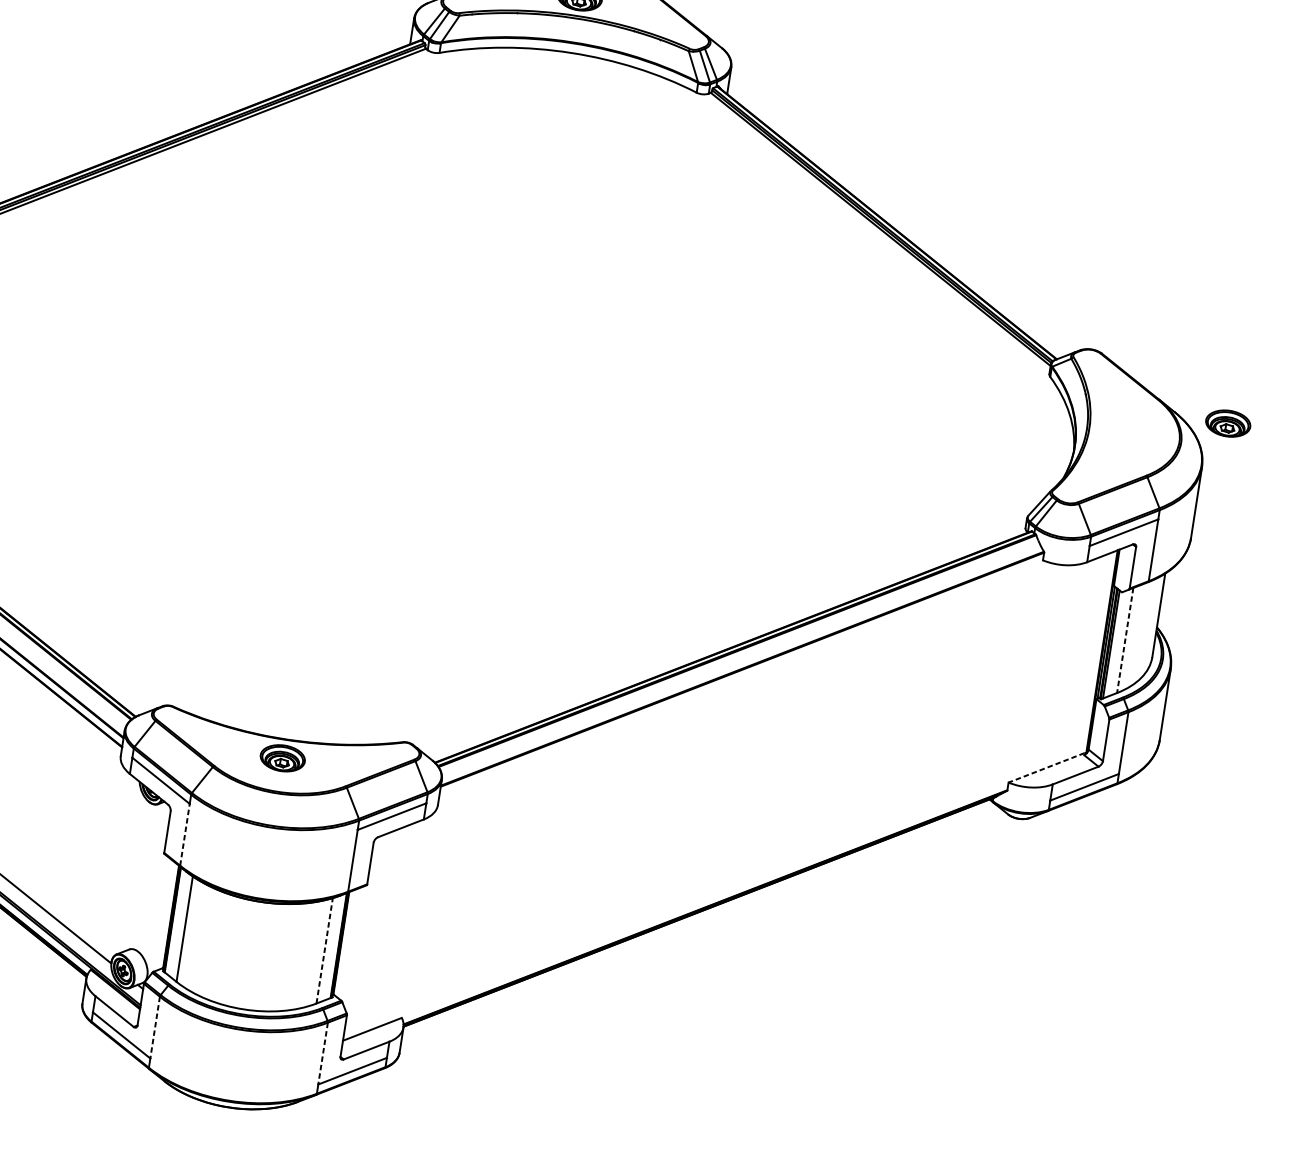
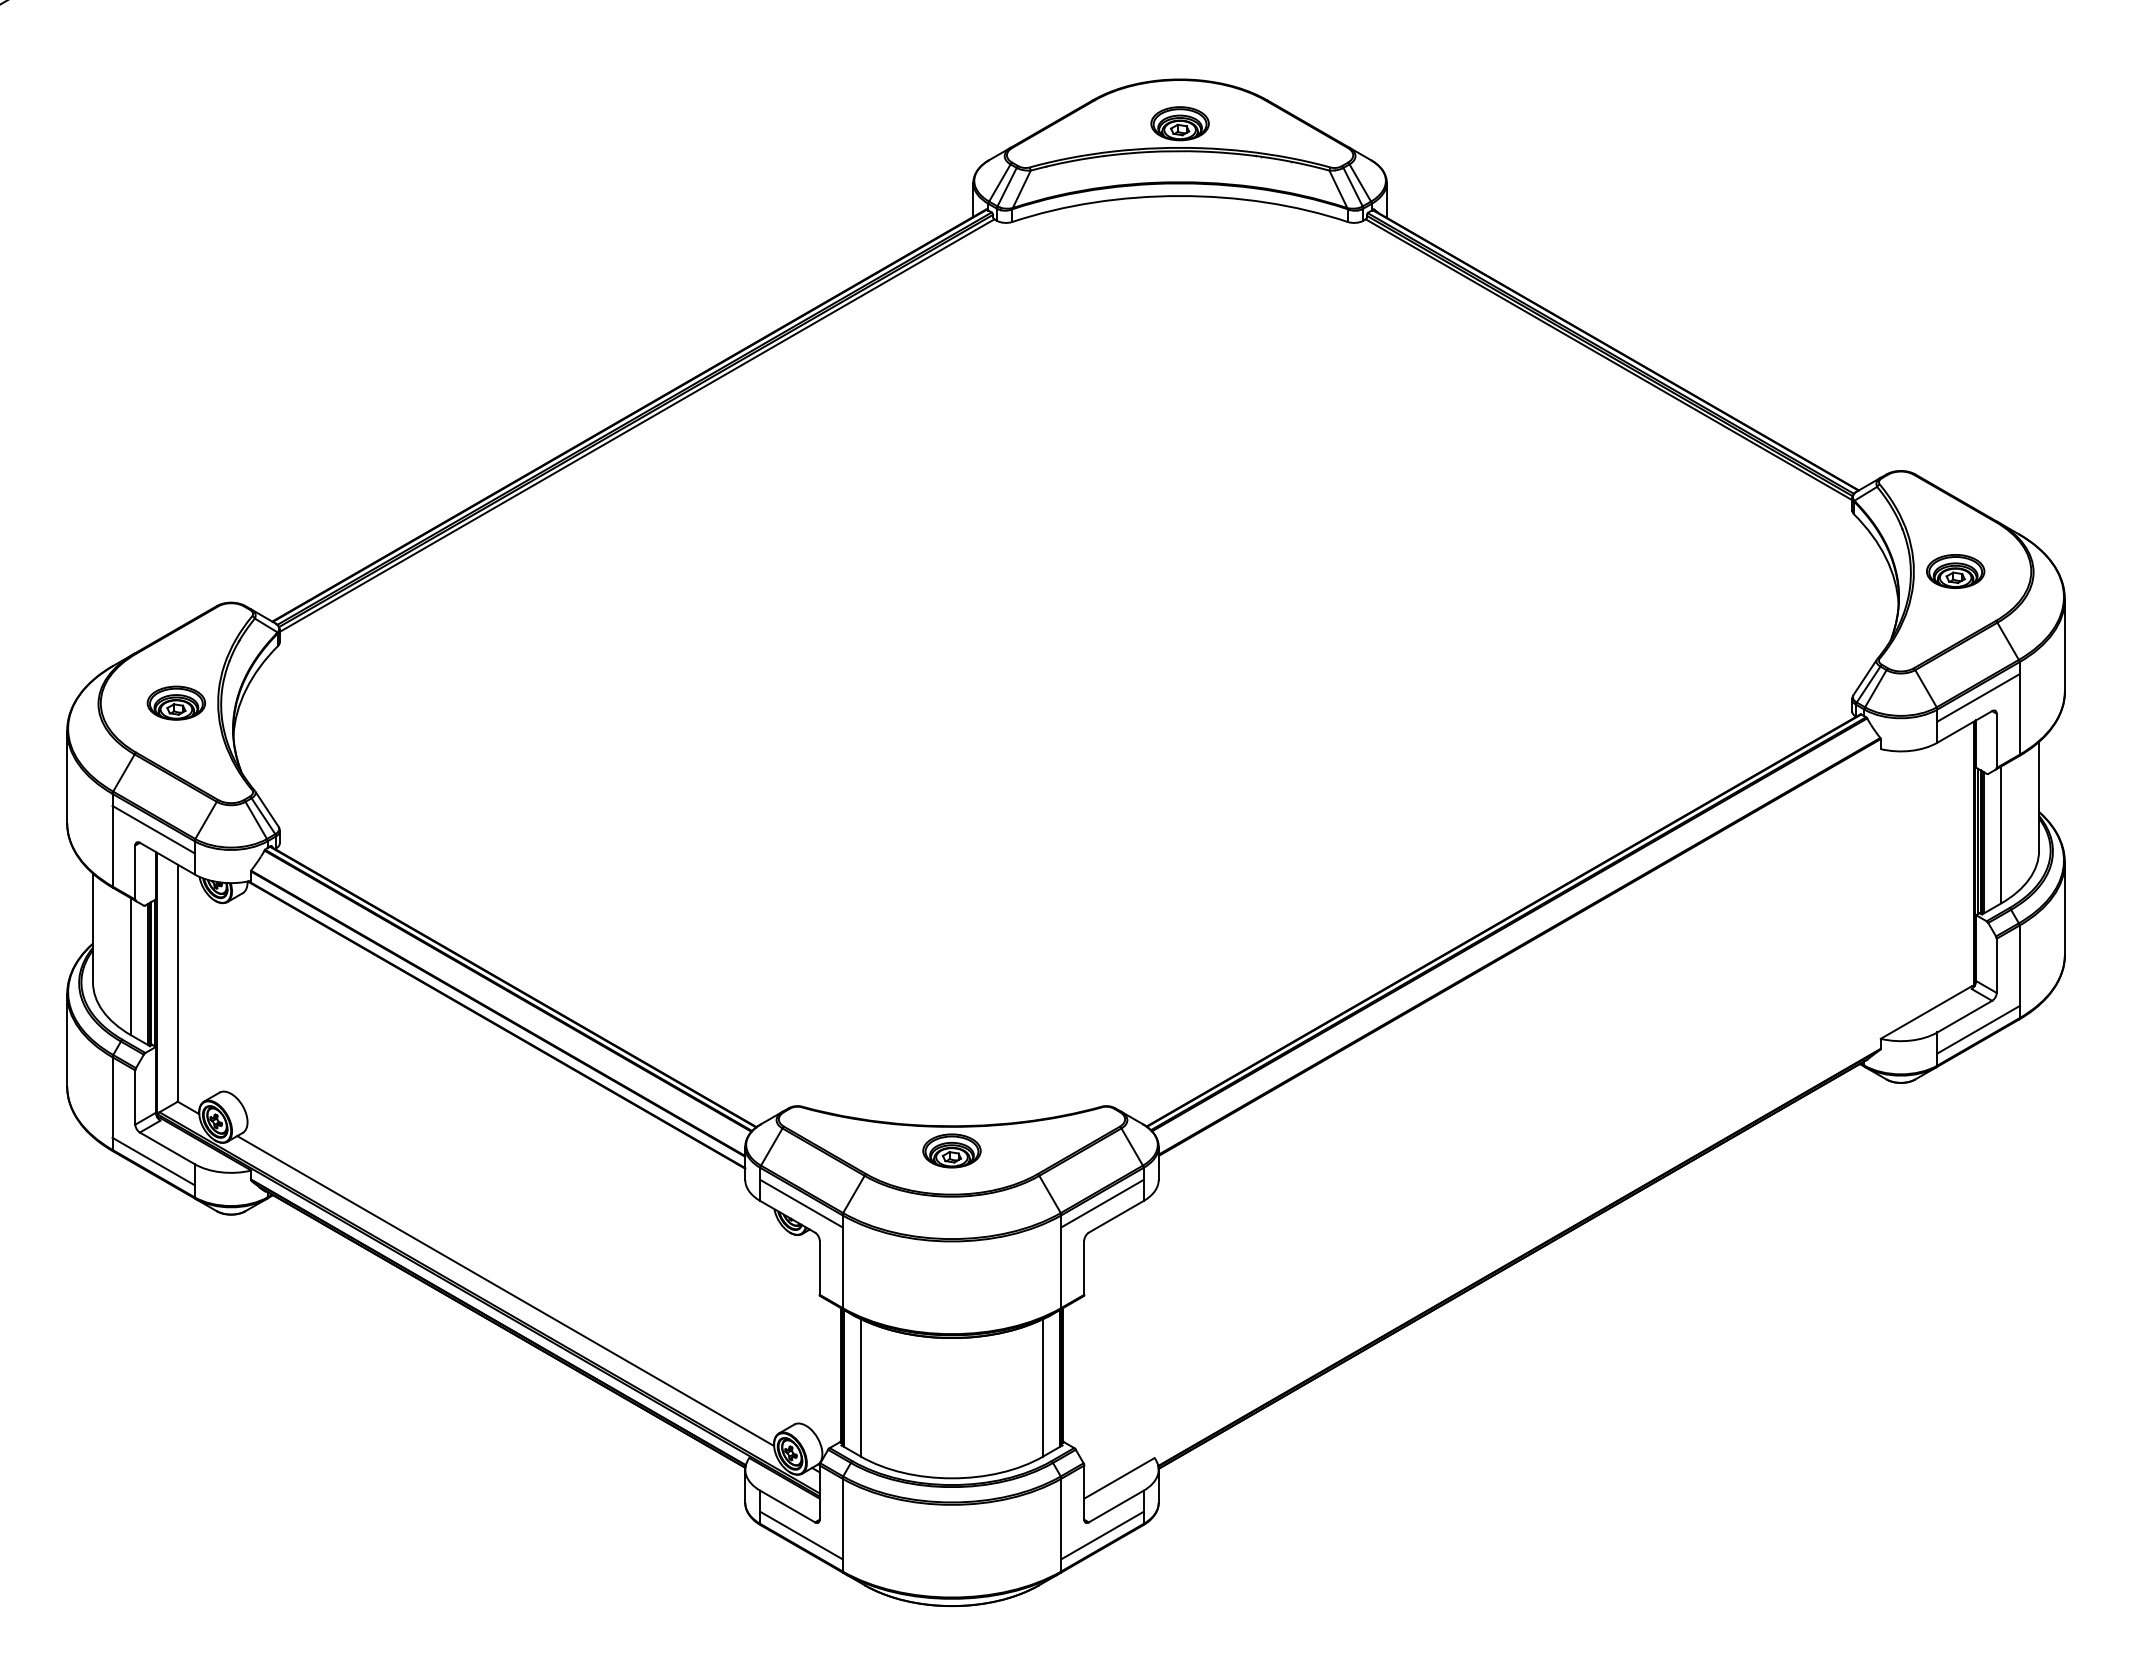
part: (1228, 423) -> (1955, 571), moved
line: (1125, 640) -> (2001, 835), dashed -> solid
line: (1046, 767) -> (1925, 1012), dashed -> solid
line: (184, 834) -> (842, 1267), dashed -> solid
line: (324, 950) -> (1043, 1387), dashed -> solid
line: (155, 1028) -> (842, 1519), dashed -> solid
line: (323, 1054) -> (1061, 1519), dashed -> solid

